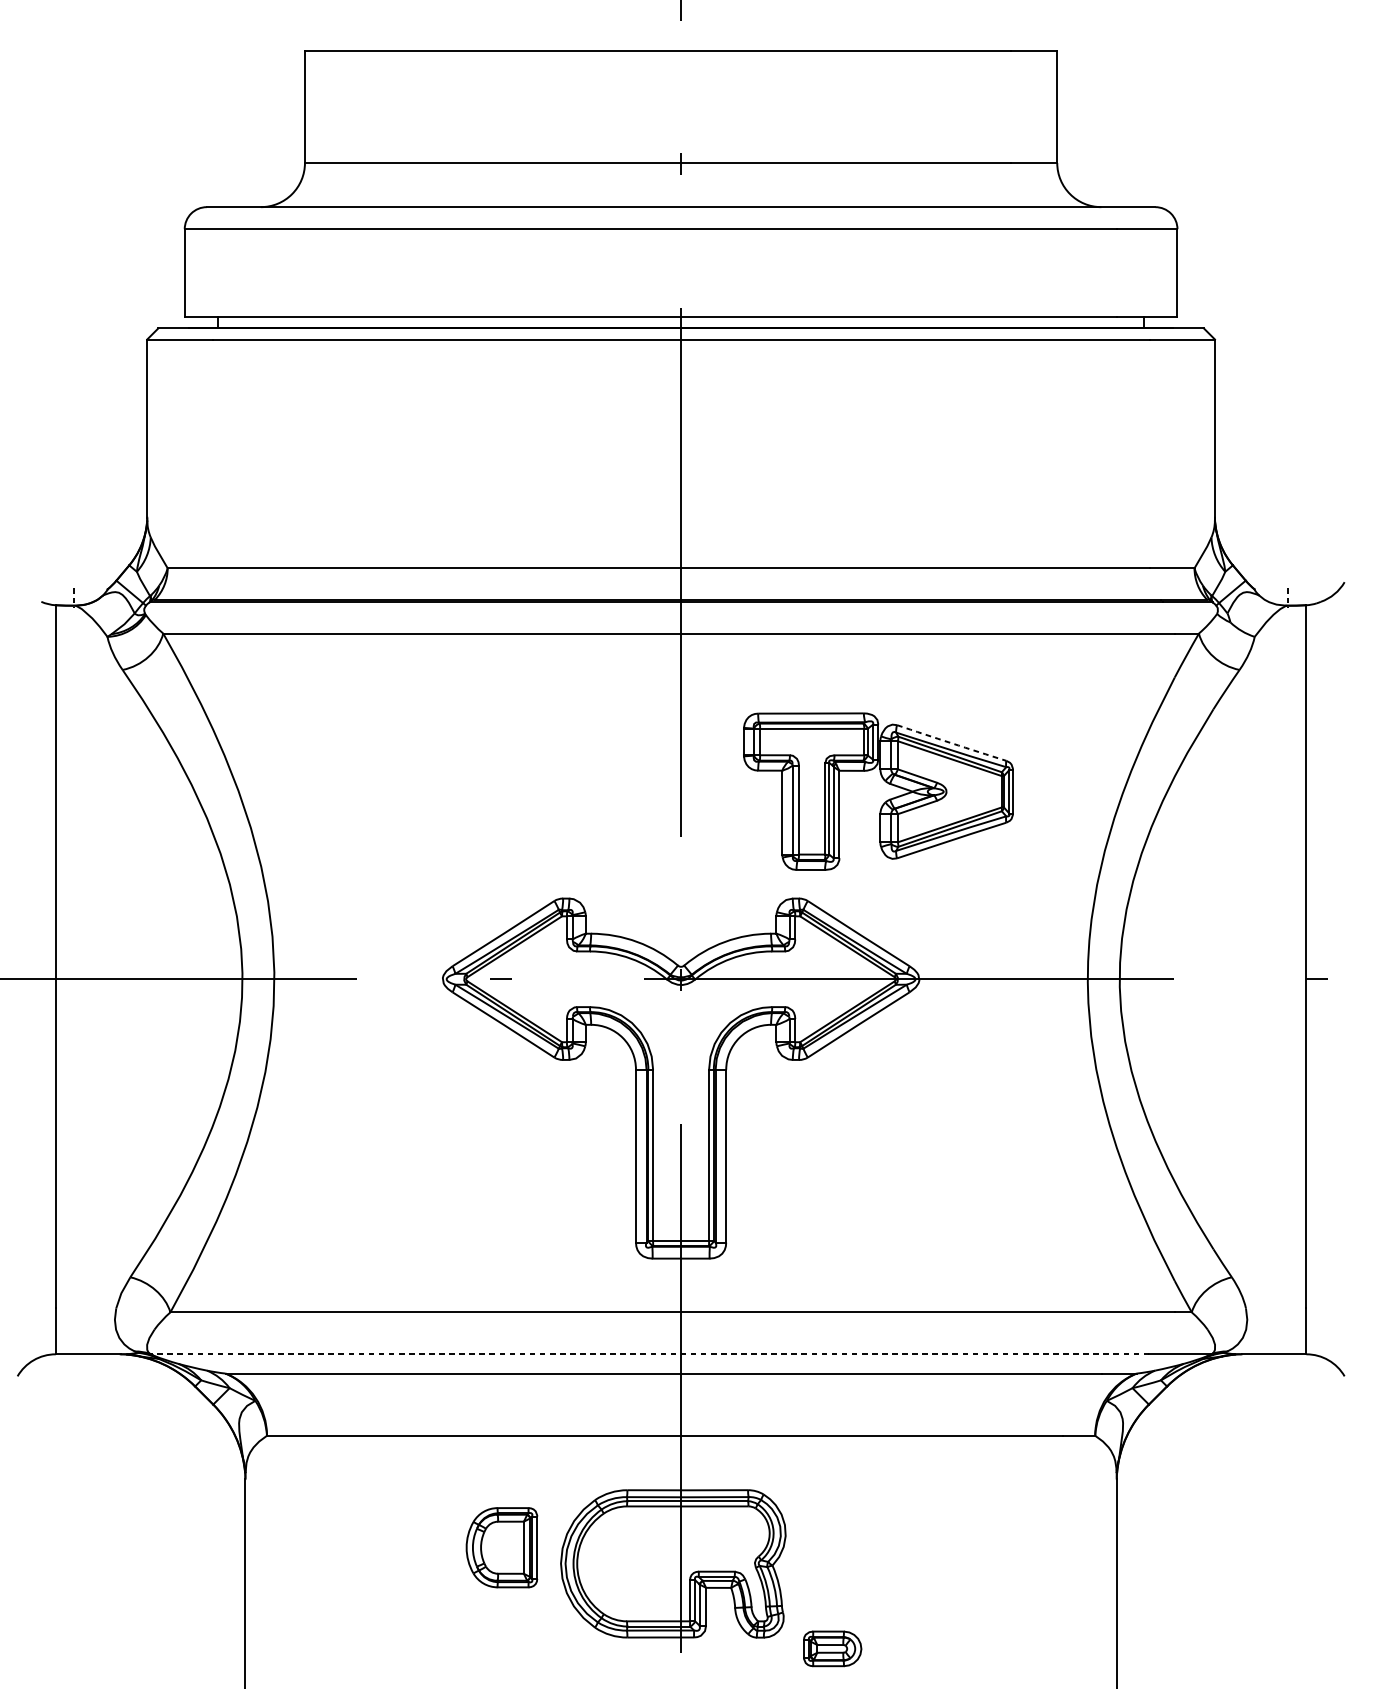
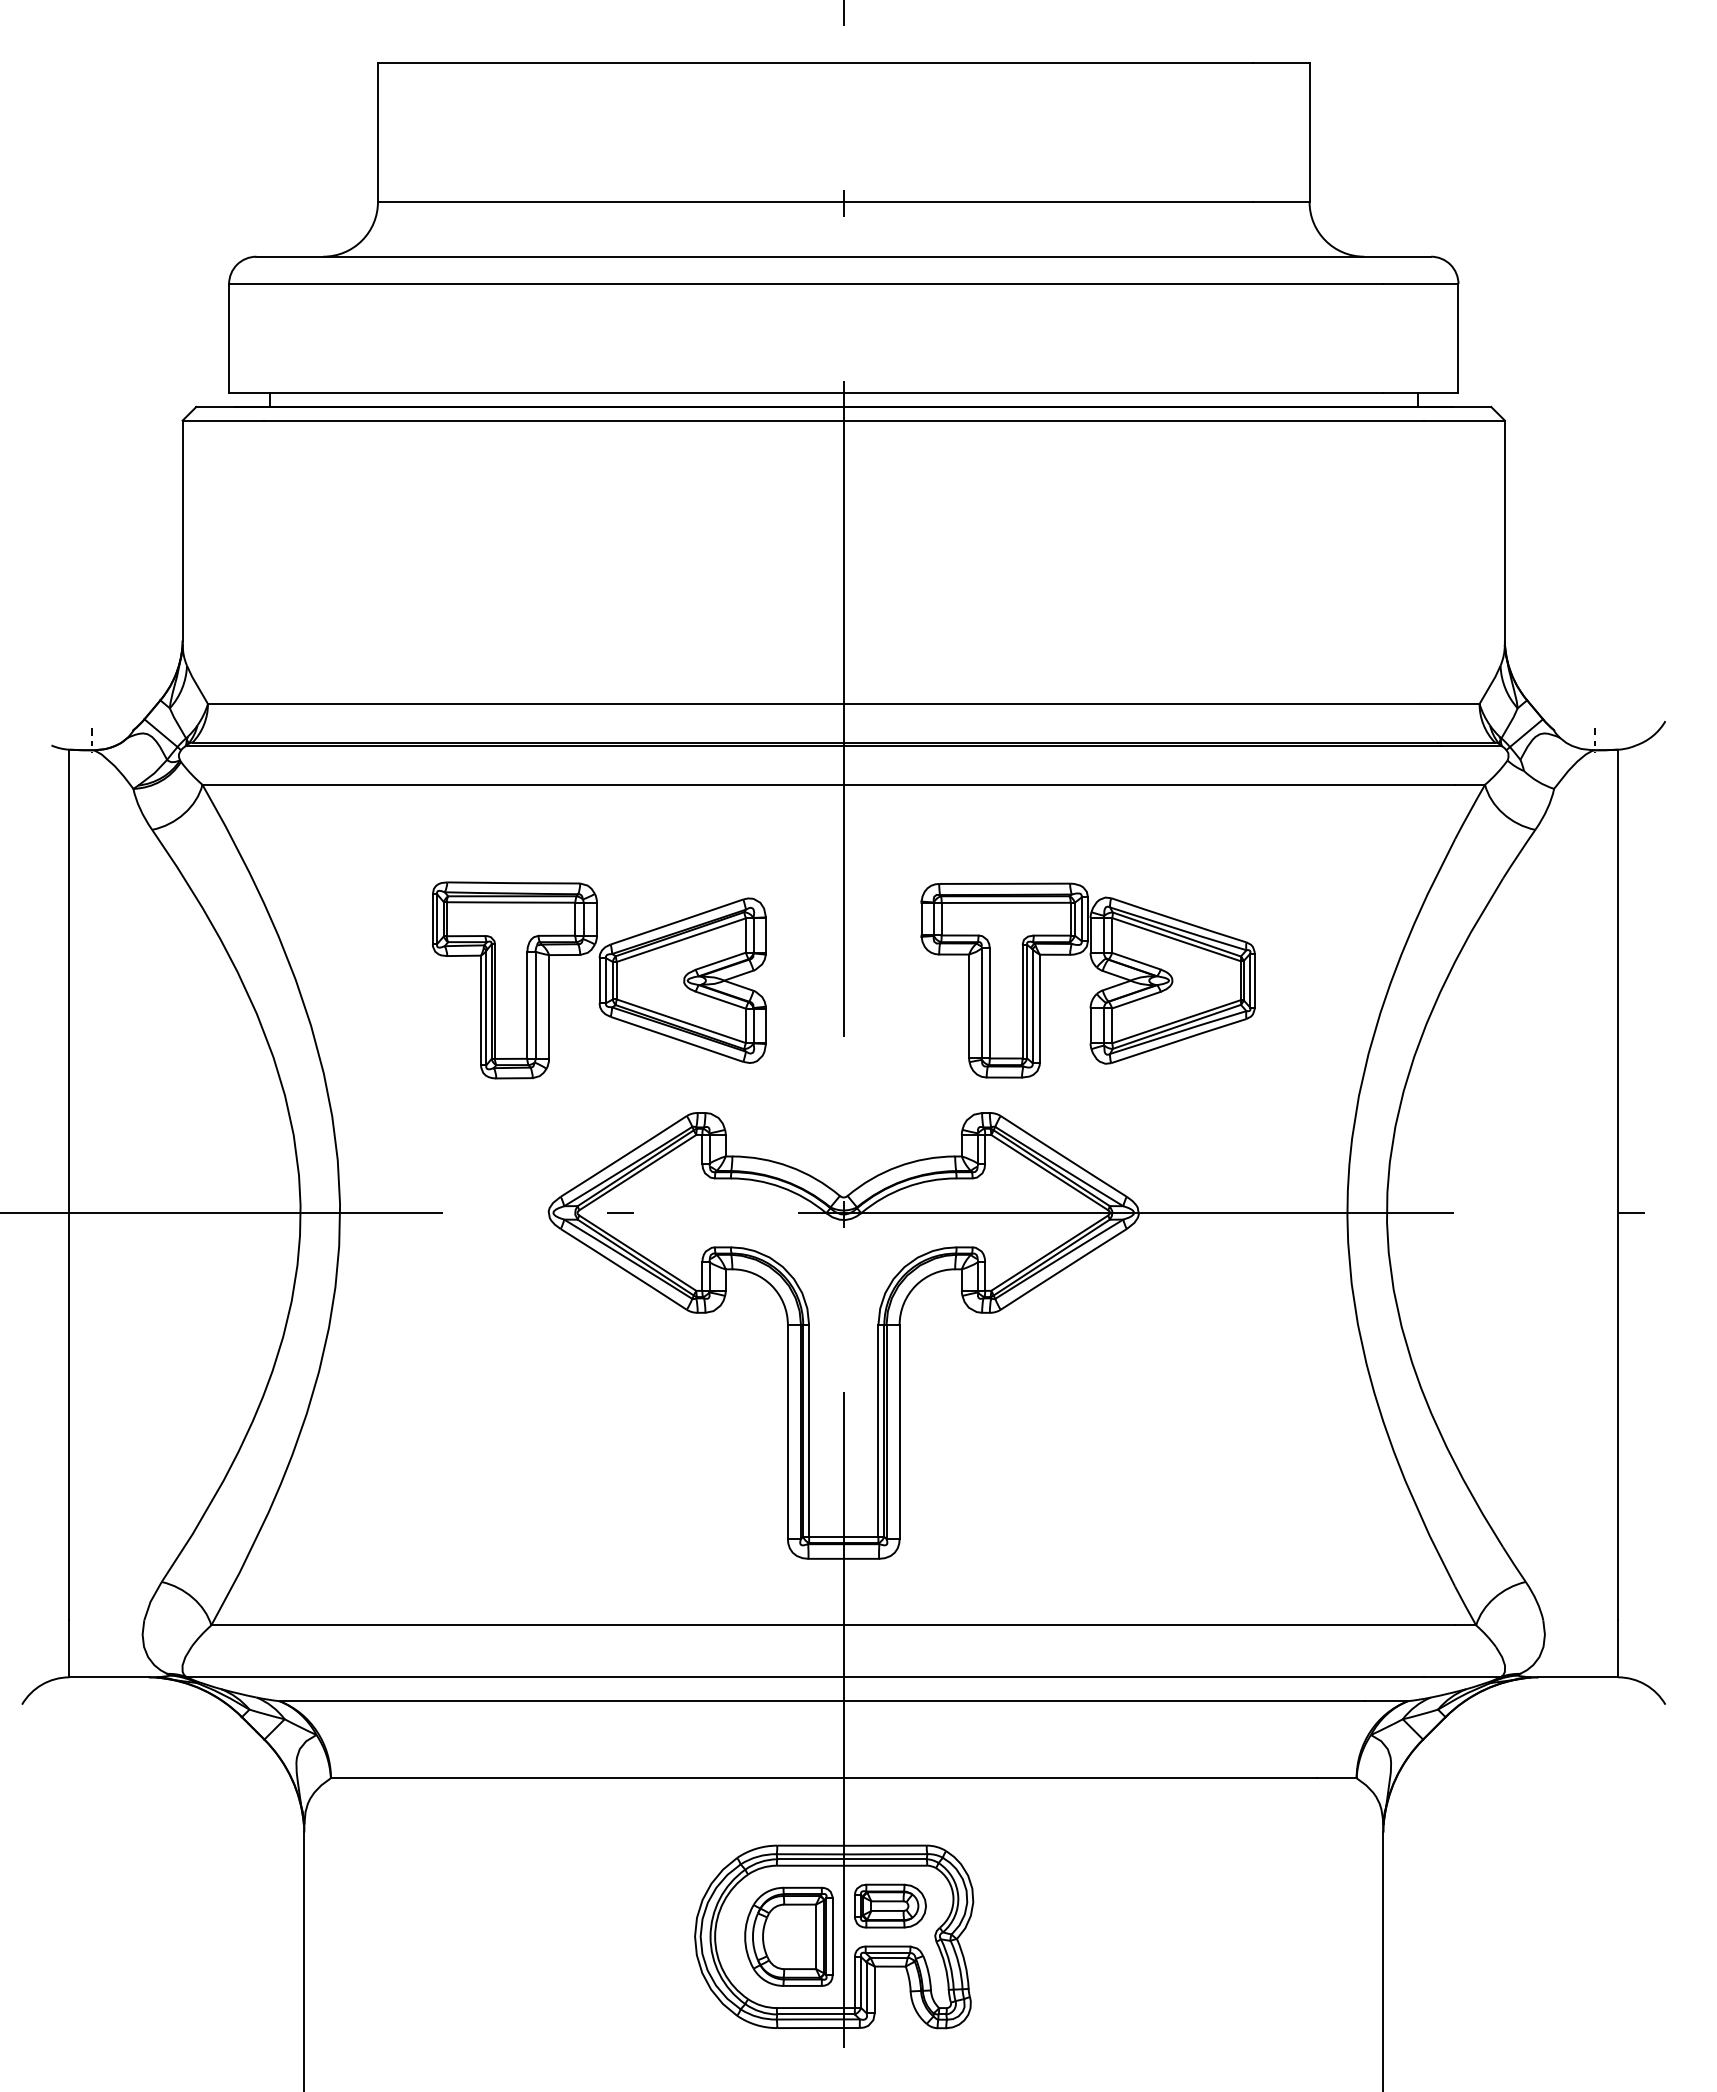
arc: (951, 743) -> (1178, 920), dashed -> solid
part: (483, 791) -> (599, 980), added
line: (649, 1353) -> (804, 1676), dashed -> solid
part: (501, 1547) -> (788, 1936), moved
part: (832, 1648) -> (890, 1905), moved

